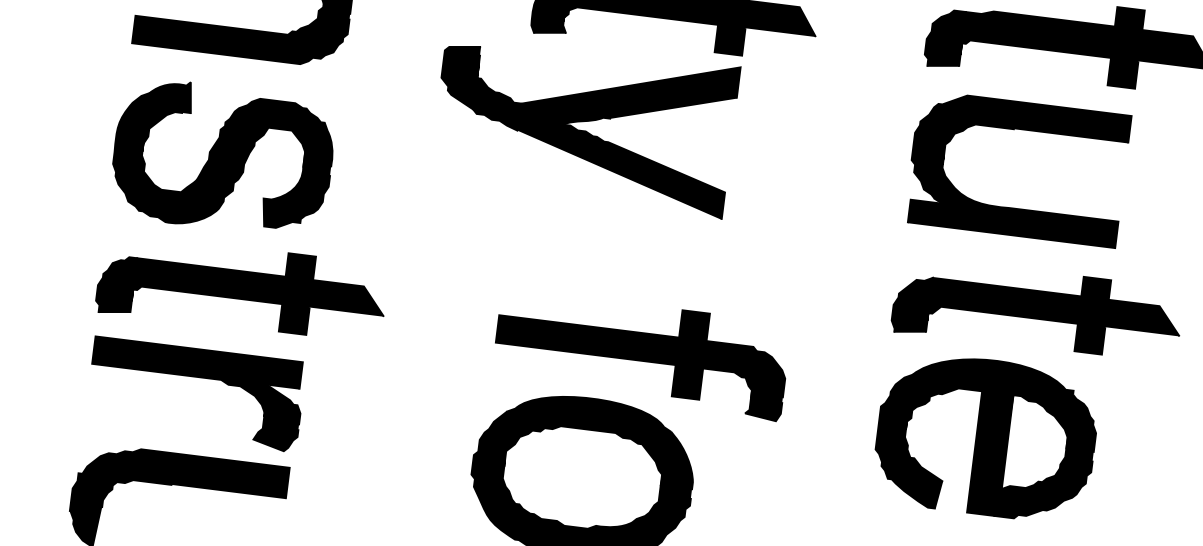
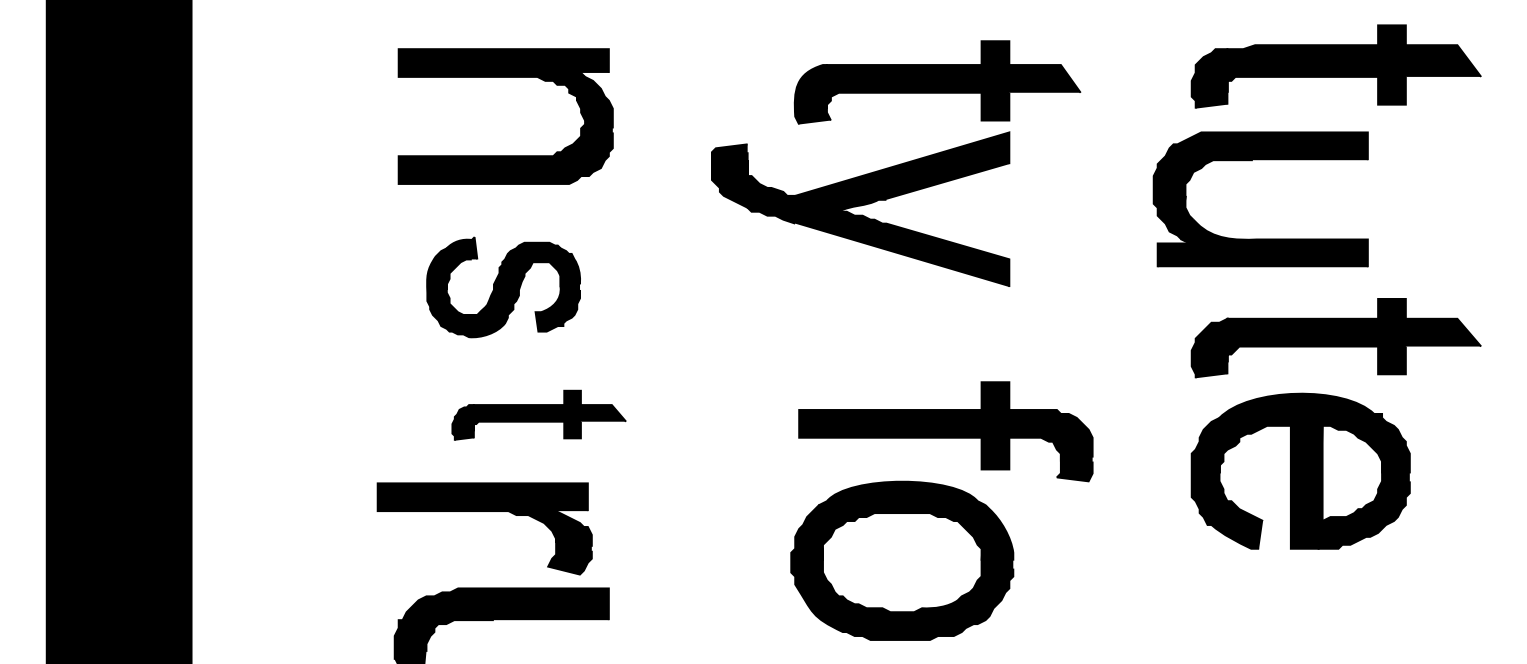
part: (1014, 130) -> (1252, 161), moved
part: (222, 158) -> (503, 287), size x0.7
part: (241, 288) -> (538, 415), size x0.6
part: (197, 377) -> (484, 511), moved

